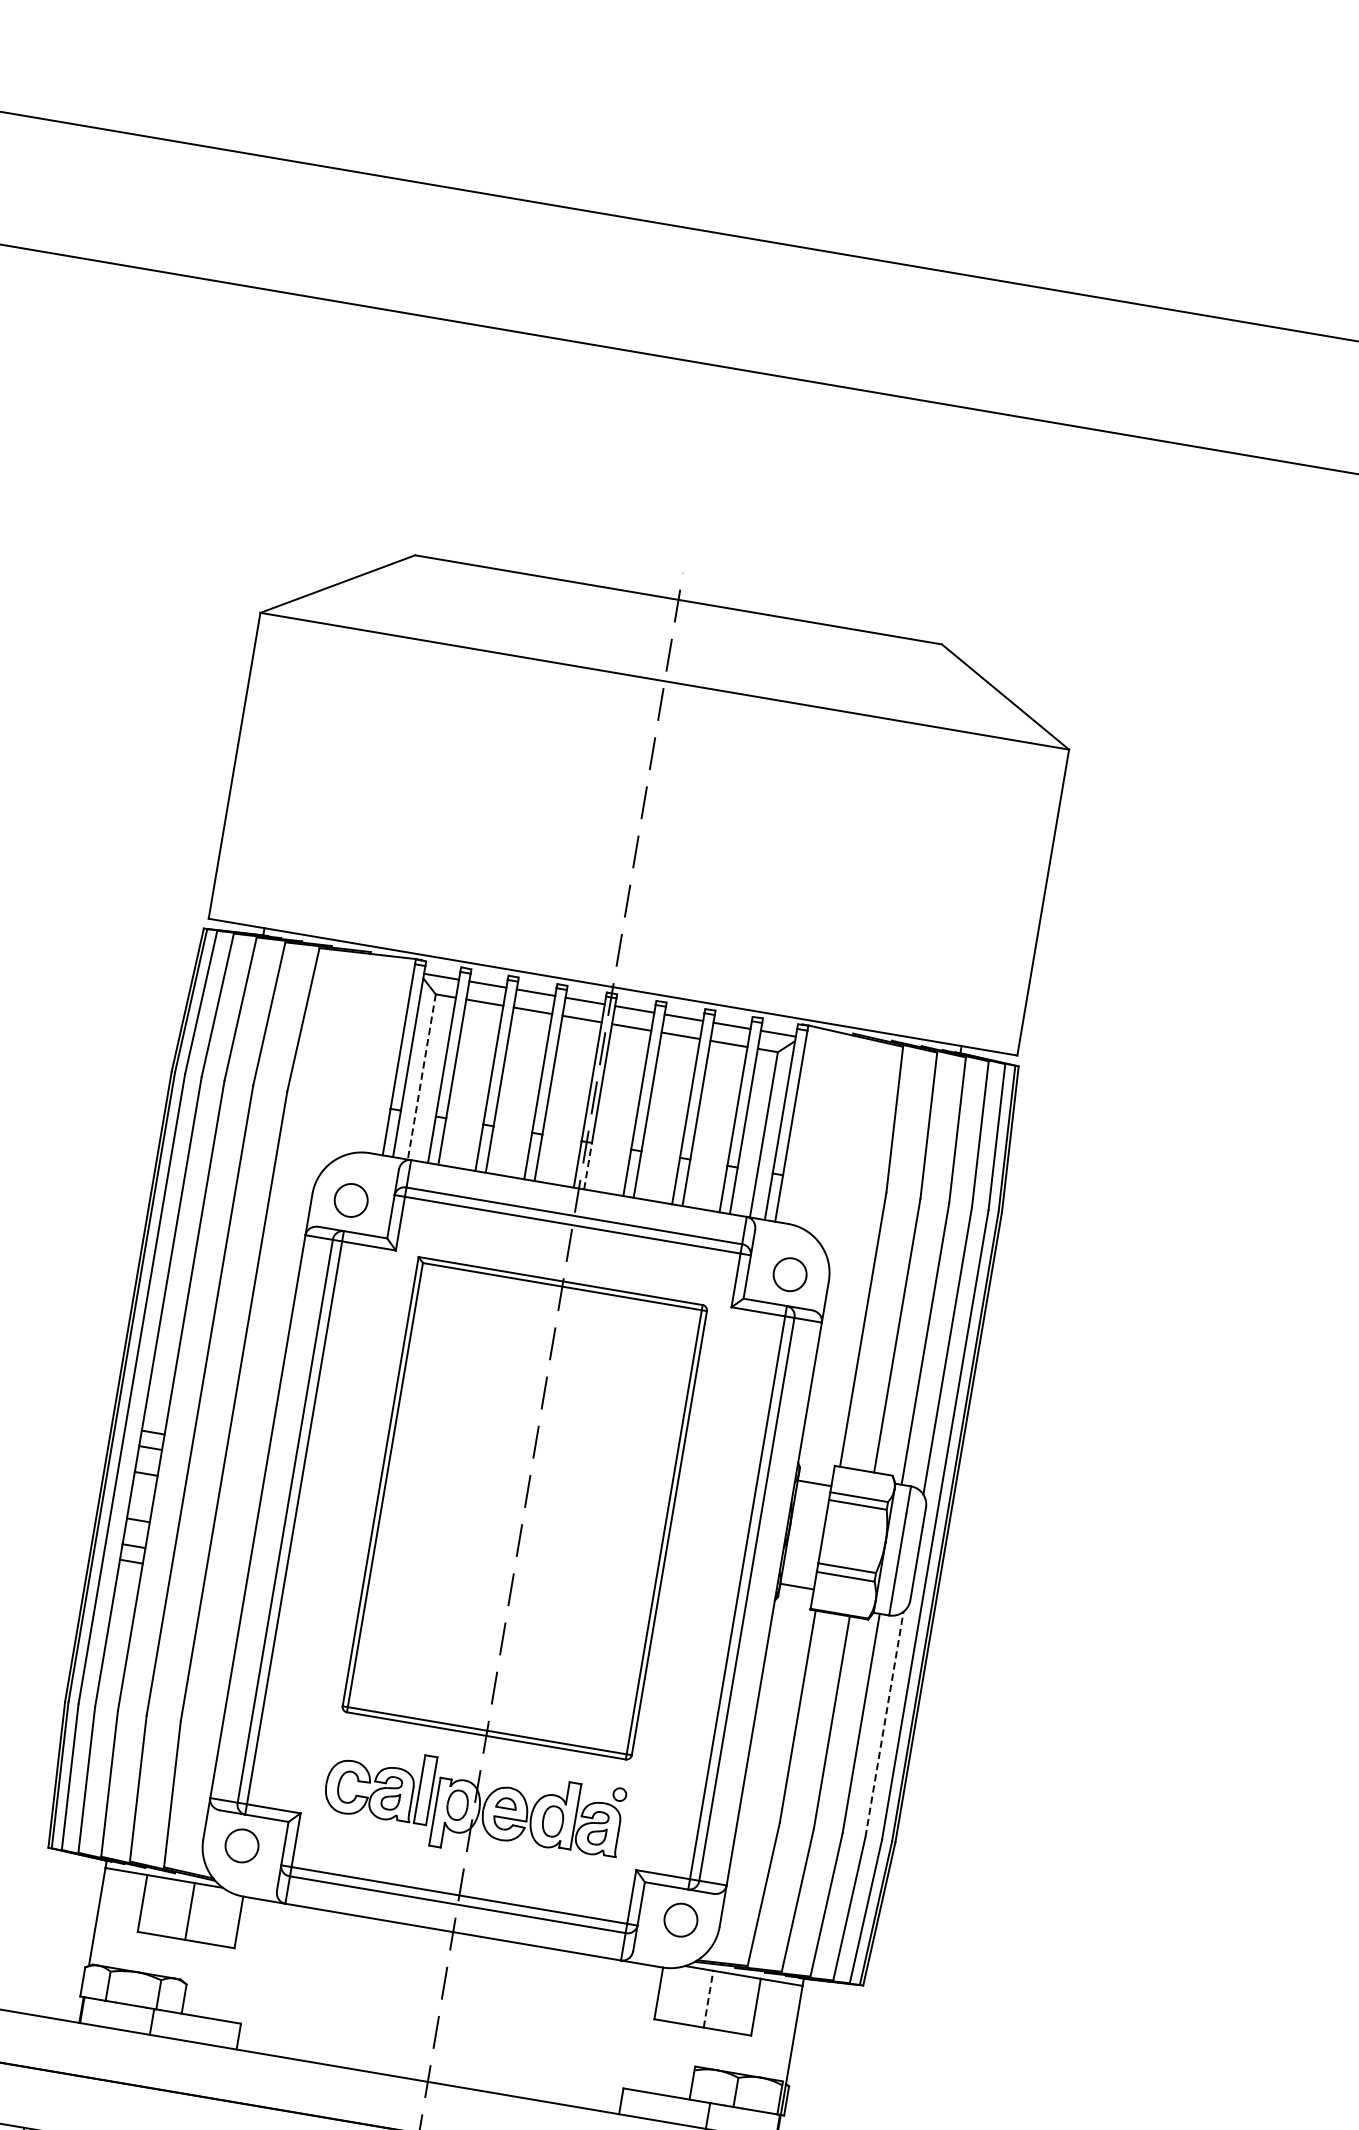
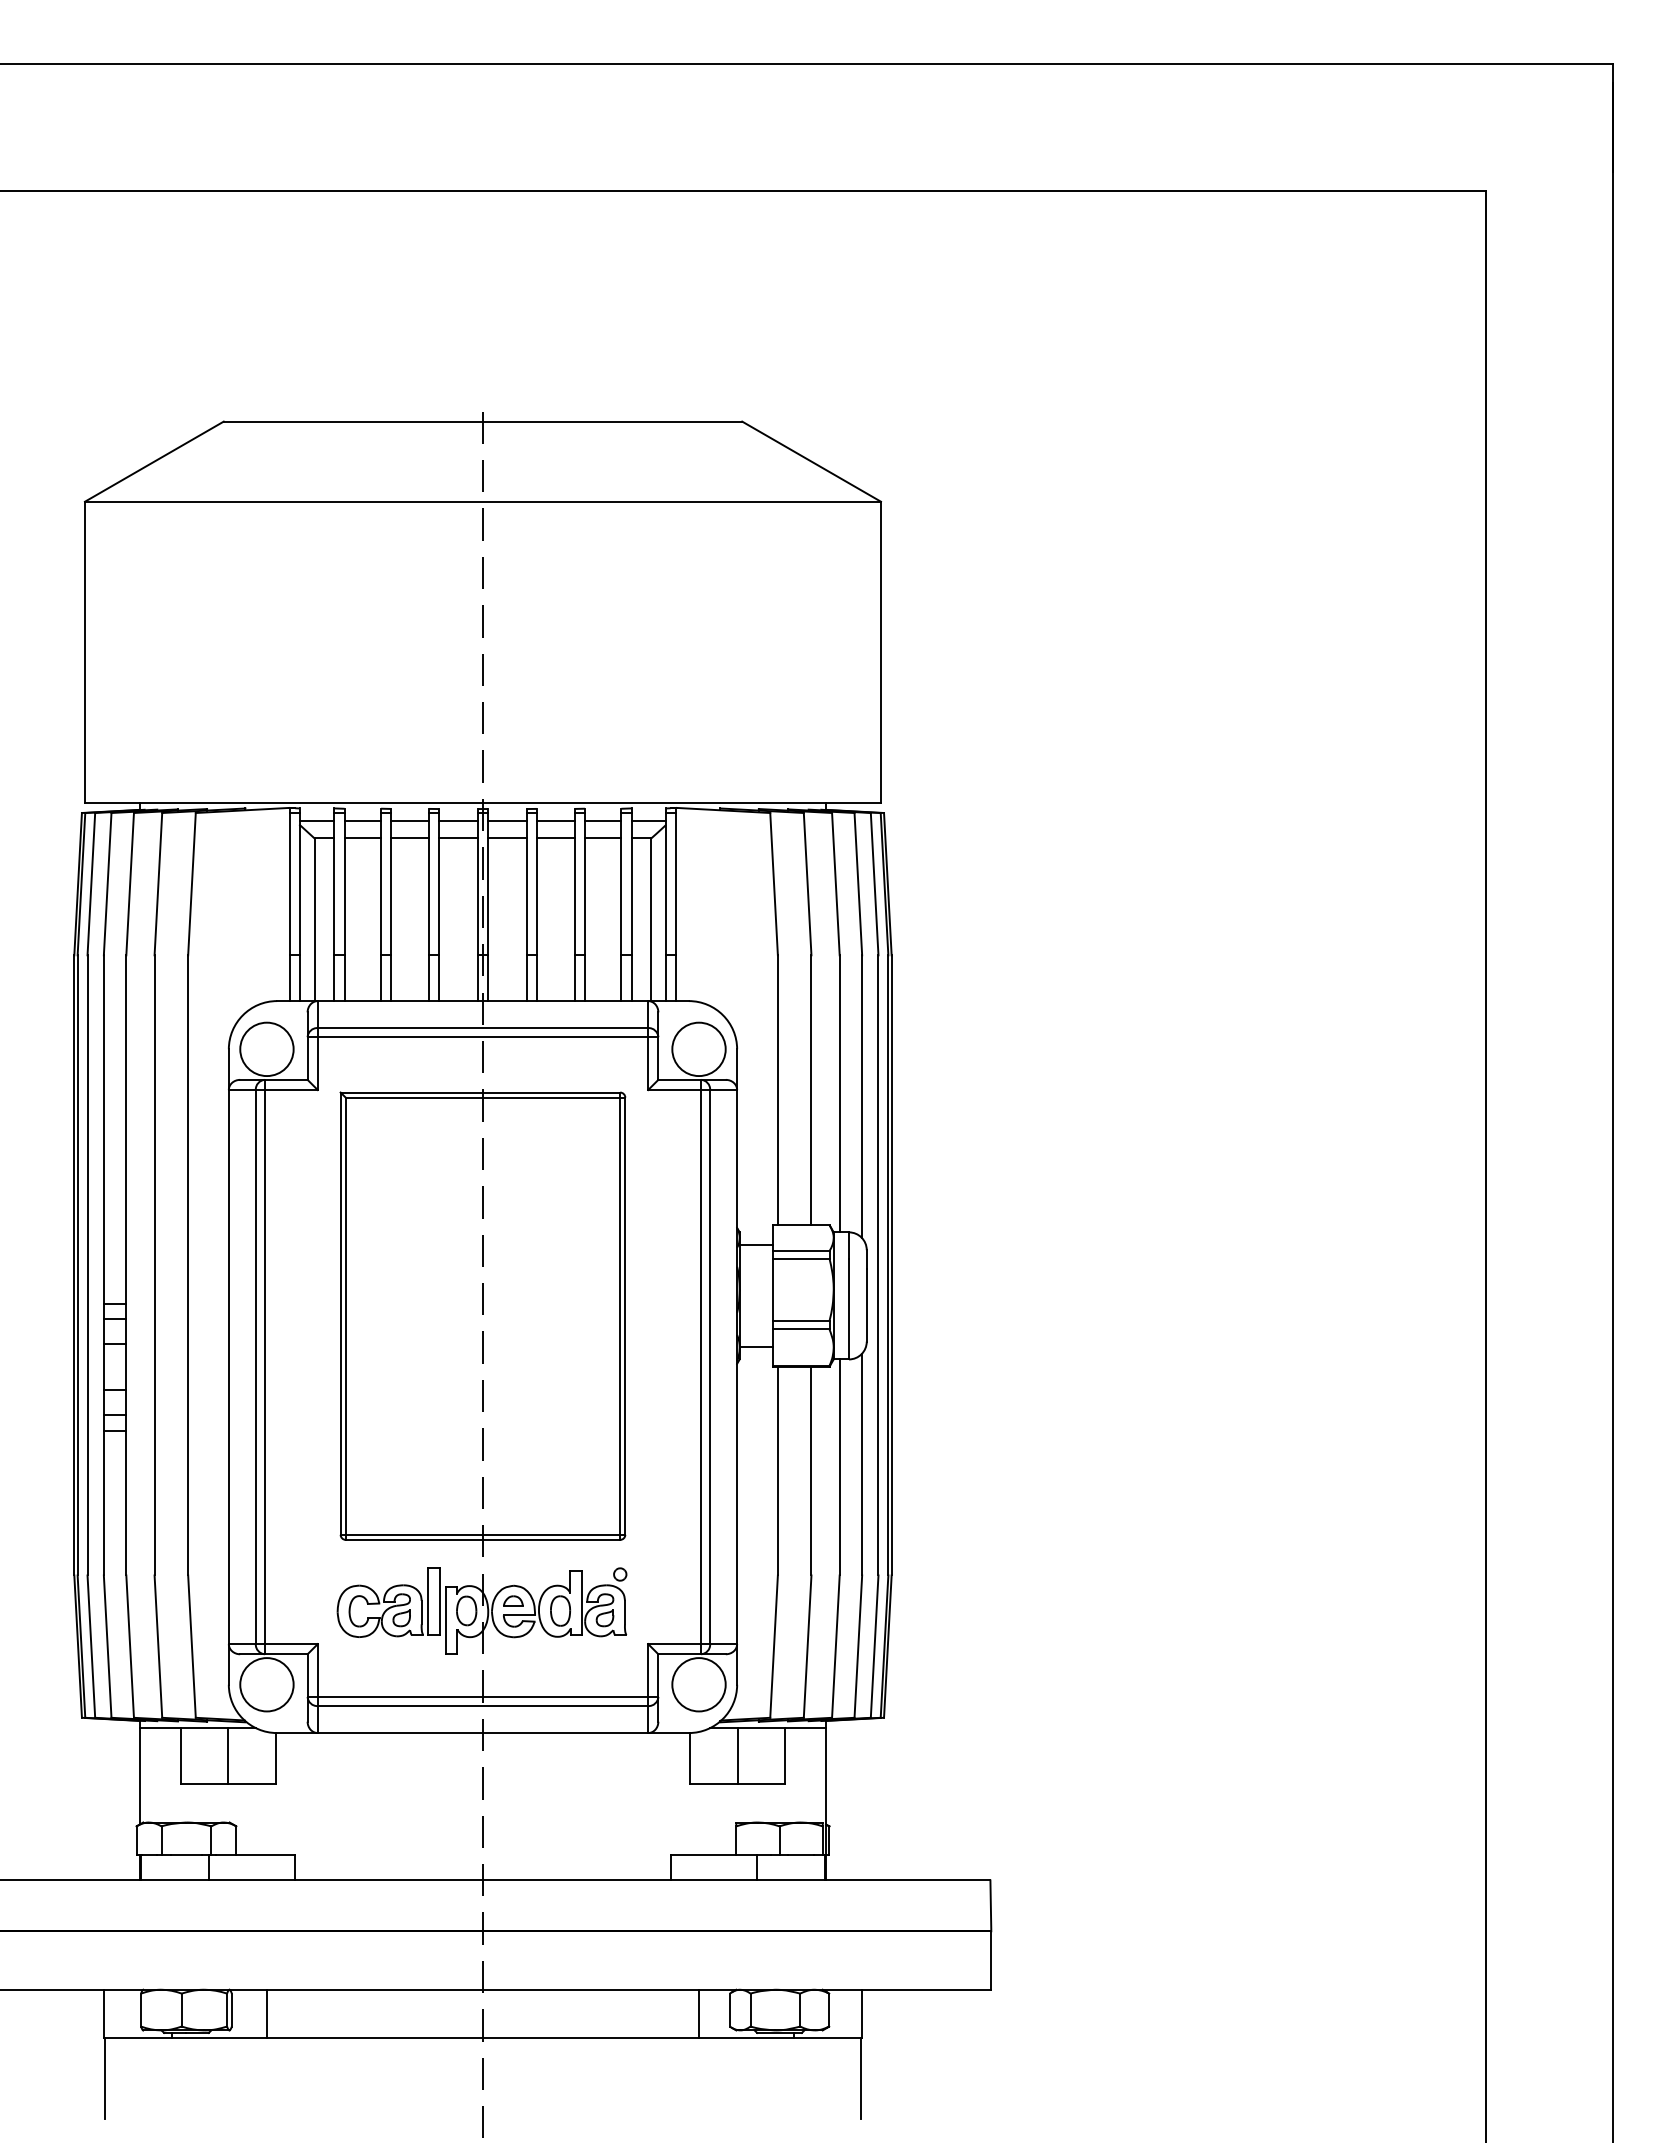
line: (421, 1077) -> (314, 920), dashed -> solid
line: (588, 1166) -> (488, 978), dashed -> solid
circle: (350, 1200) -> (266, 1049), size x1.67
circle: (789, 1274) -> (698, 1049), size x1.67
line: (884, 1724) -> (862, 1464), dashed -> solid
circle: (241, 1845) -> (266, 1684), size x1.67
circle: (680, 1919) -> (698, 1684), size x1.67
line: (708, 1998) -> (738, 1755), dashed -> solid

